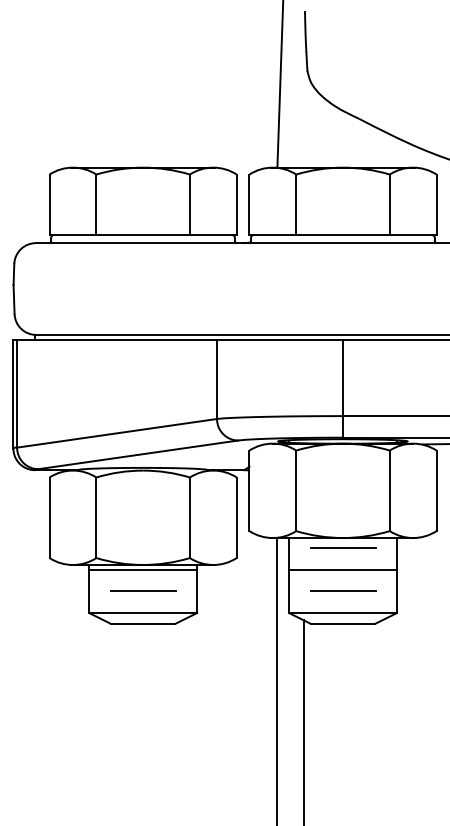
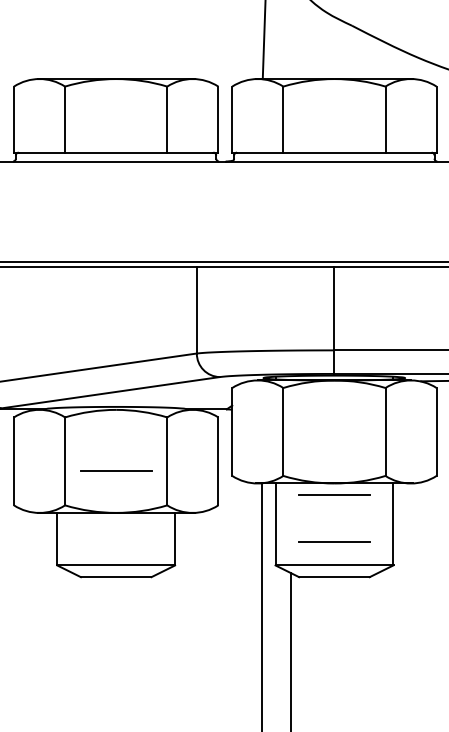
line: (143, 569) -> (116, 517), removed
line: (342, 569) -> (333, 517), removed
line: (143, 590) -> (116, 469), moved

